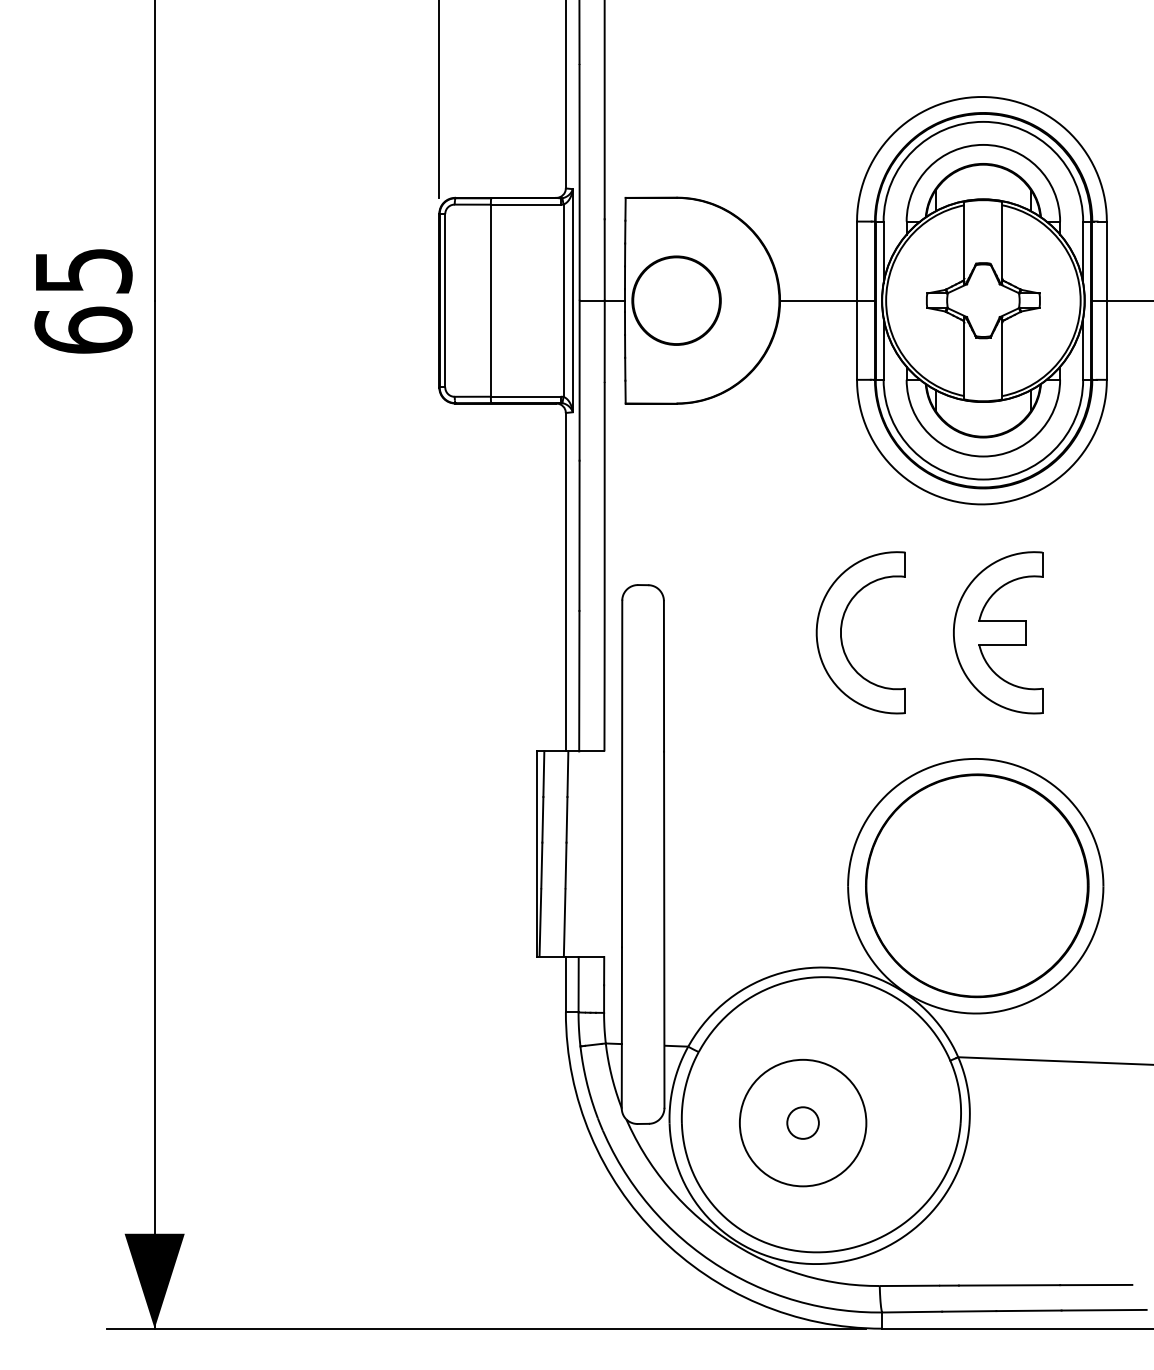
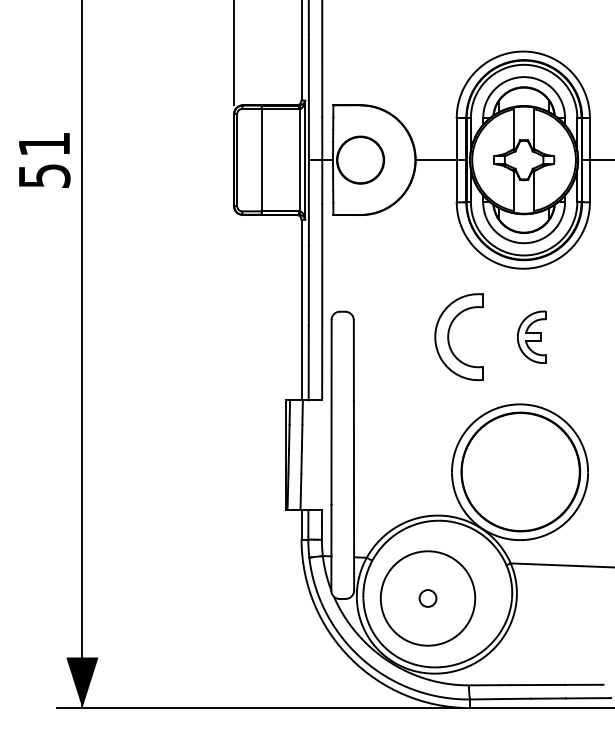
text: (83, 301) -> (44, 160), 65 -> 51
part: (997, 633) -> (531, 337), size x0.6
circle: (802, 1123) -> (427, 598), size x1.4

